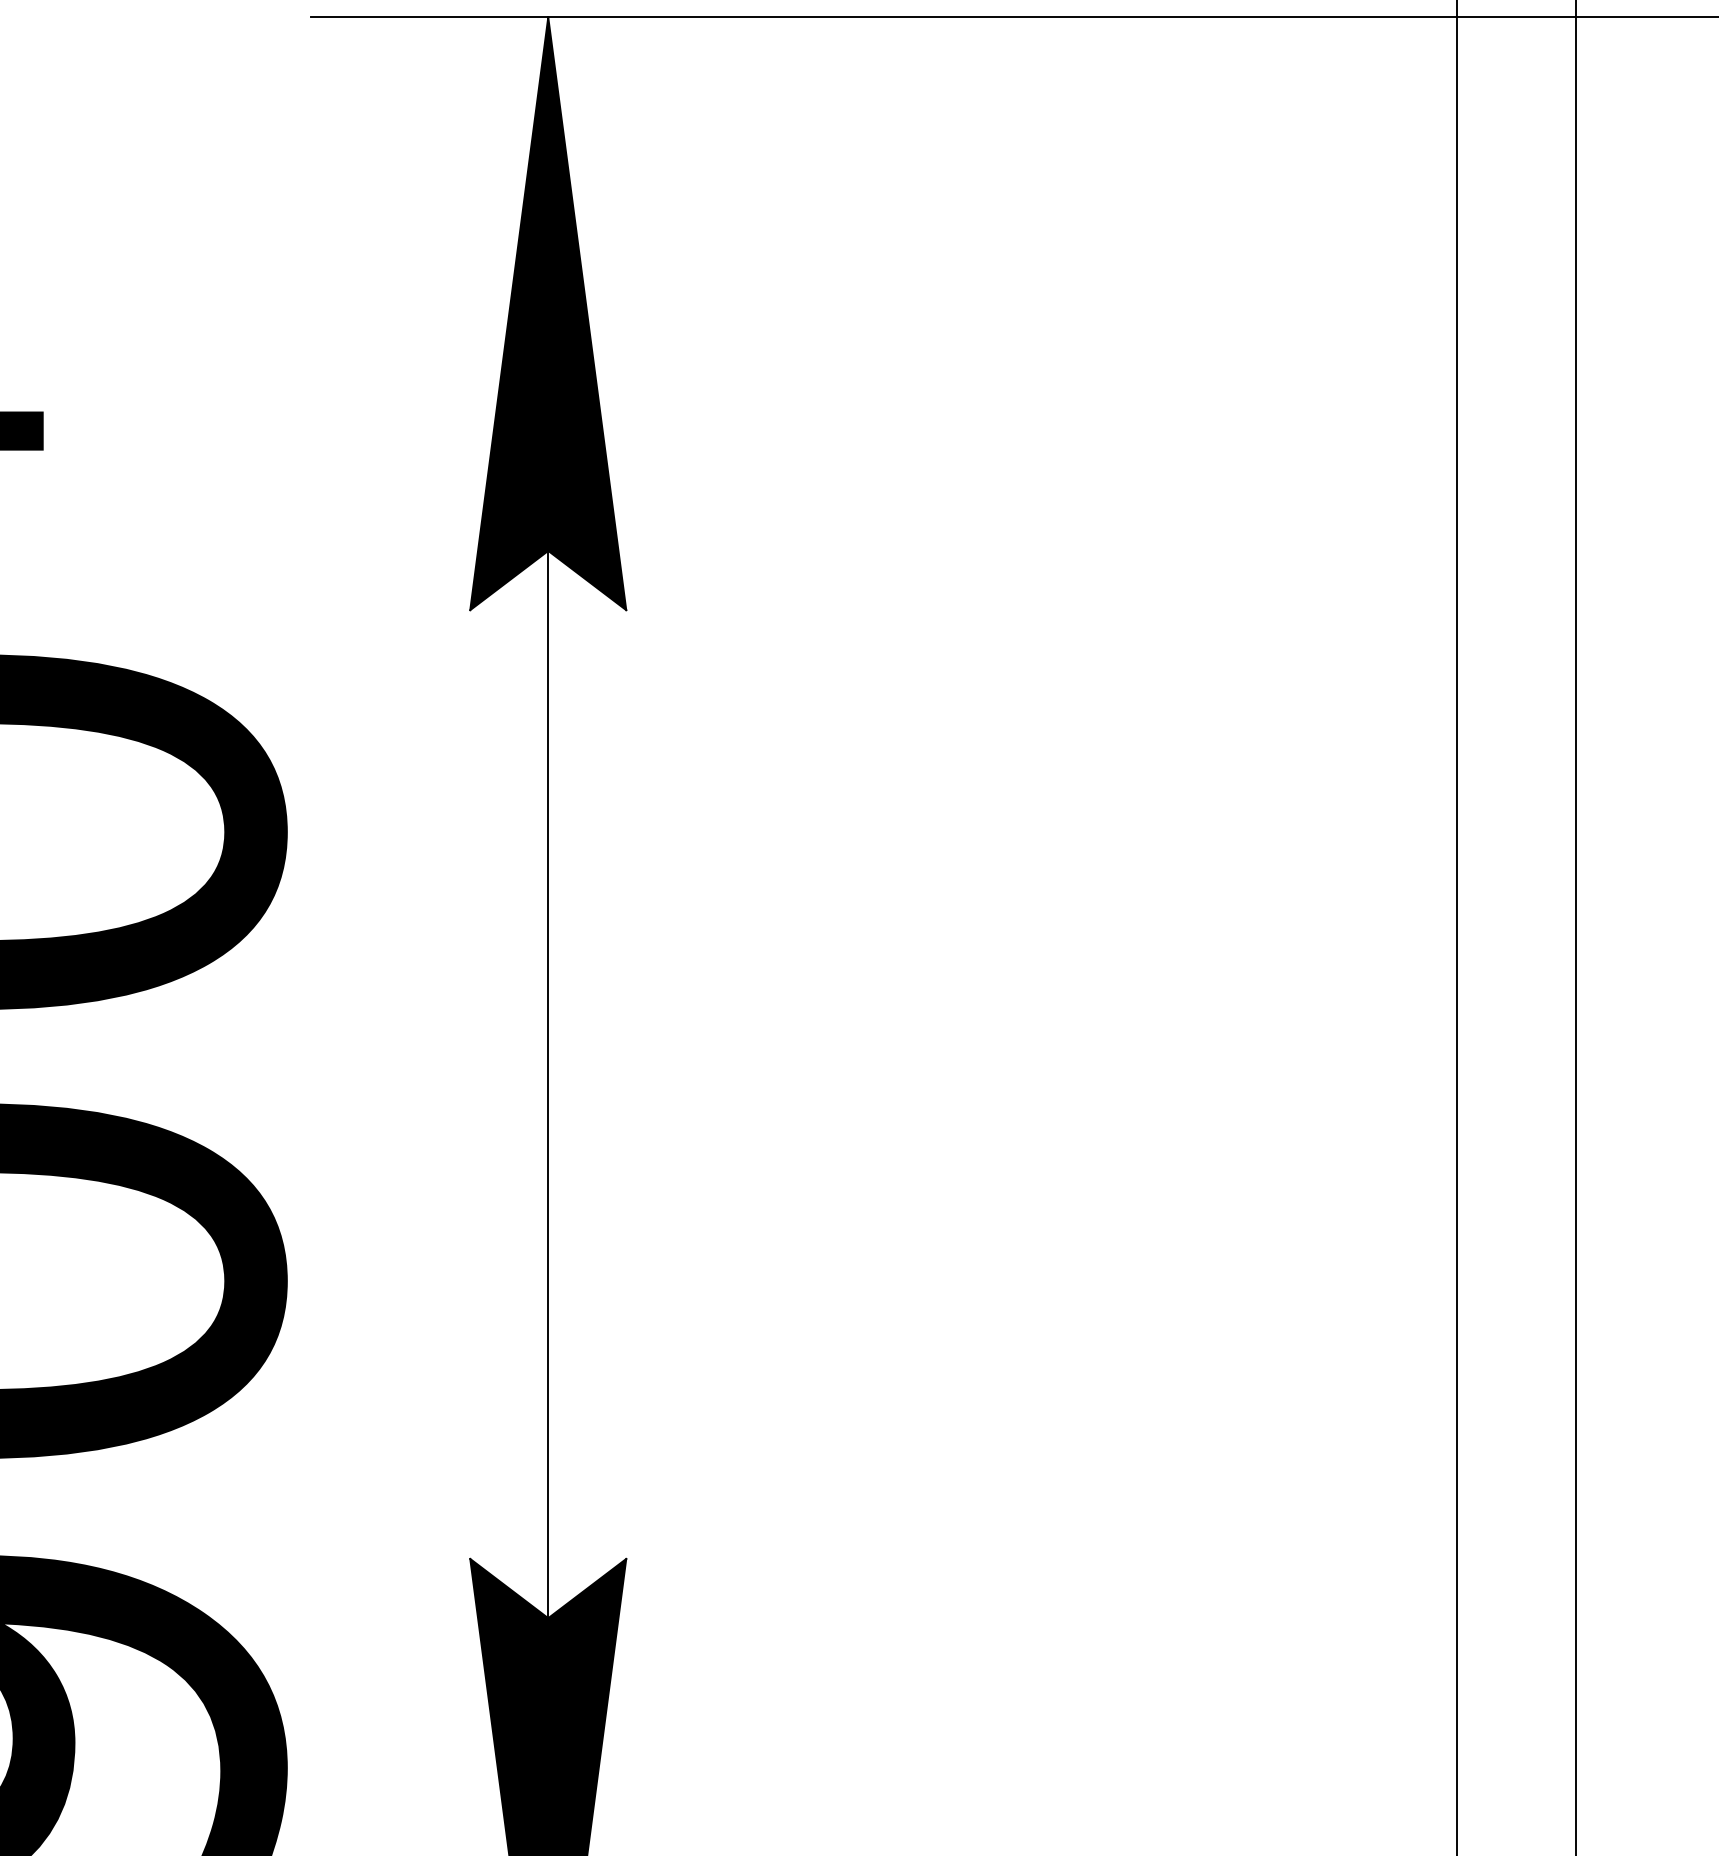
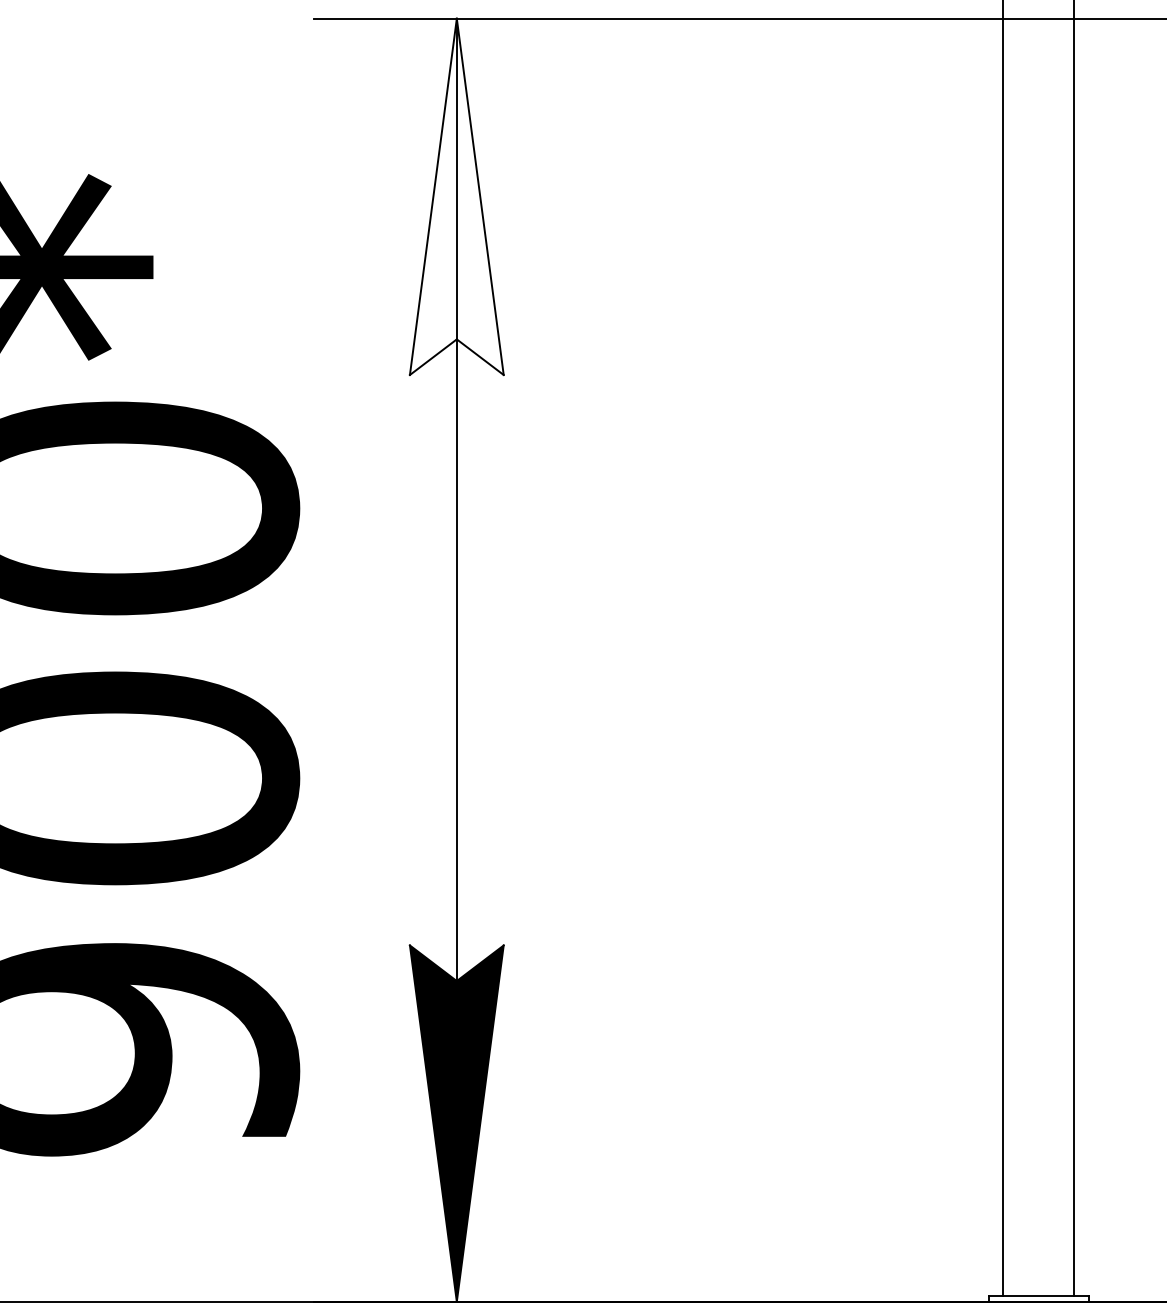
fill: (547, 313) -> (456, 196), removed

